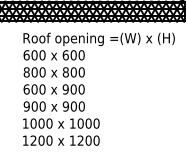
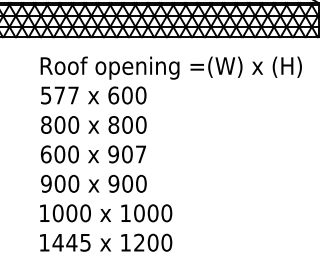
text: (34, 55) -> (59, 95), 600 -> 577
text: (81, 89) -> (140, 154), 900 -> 907
text: (41, 140) -> (71, 242), 1200 -> 1445

